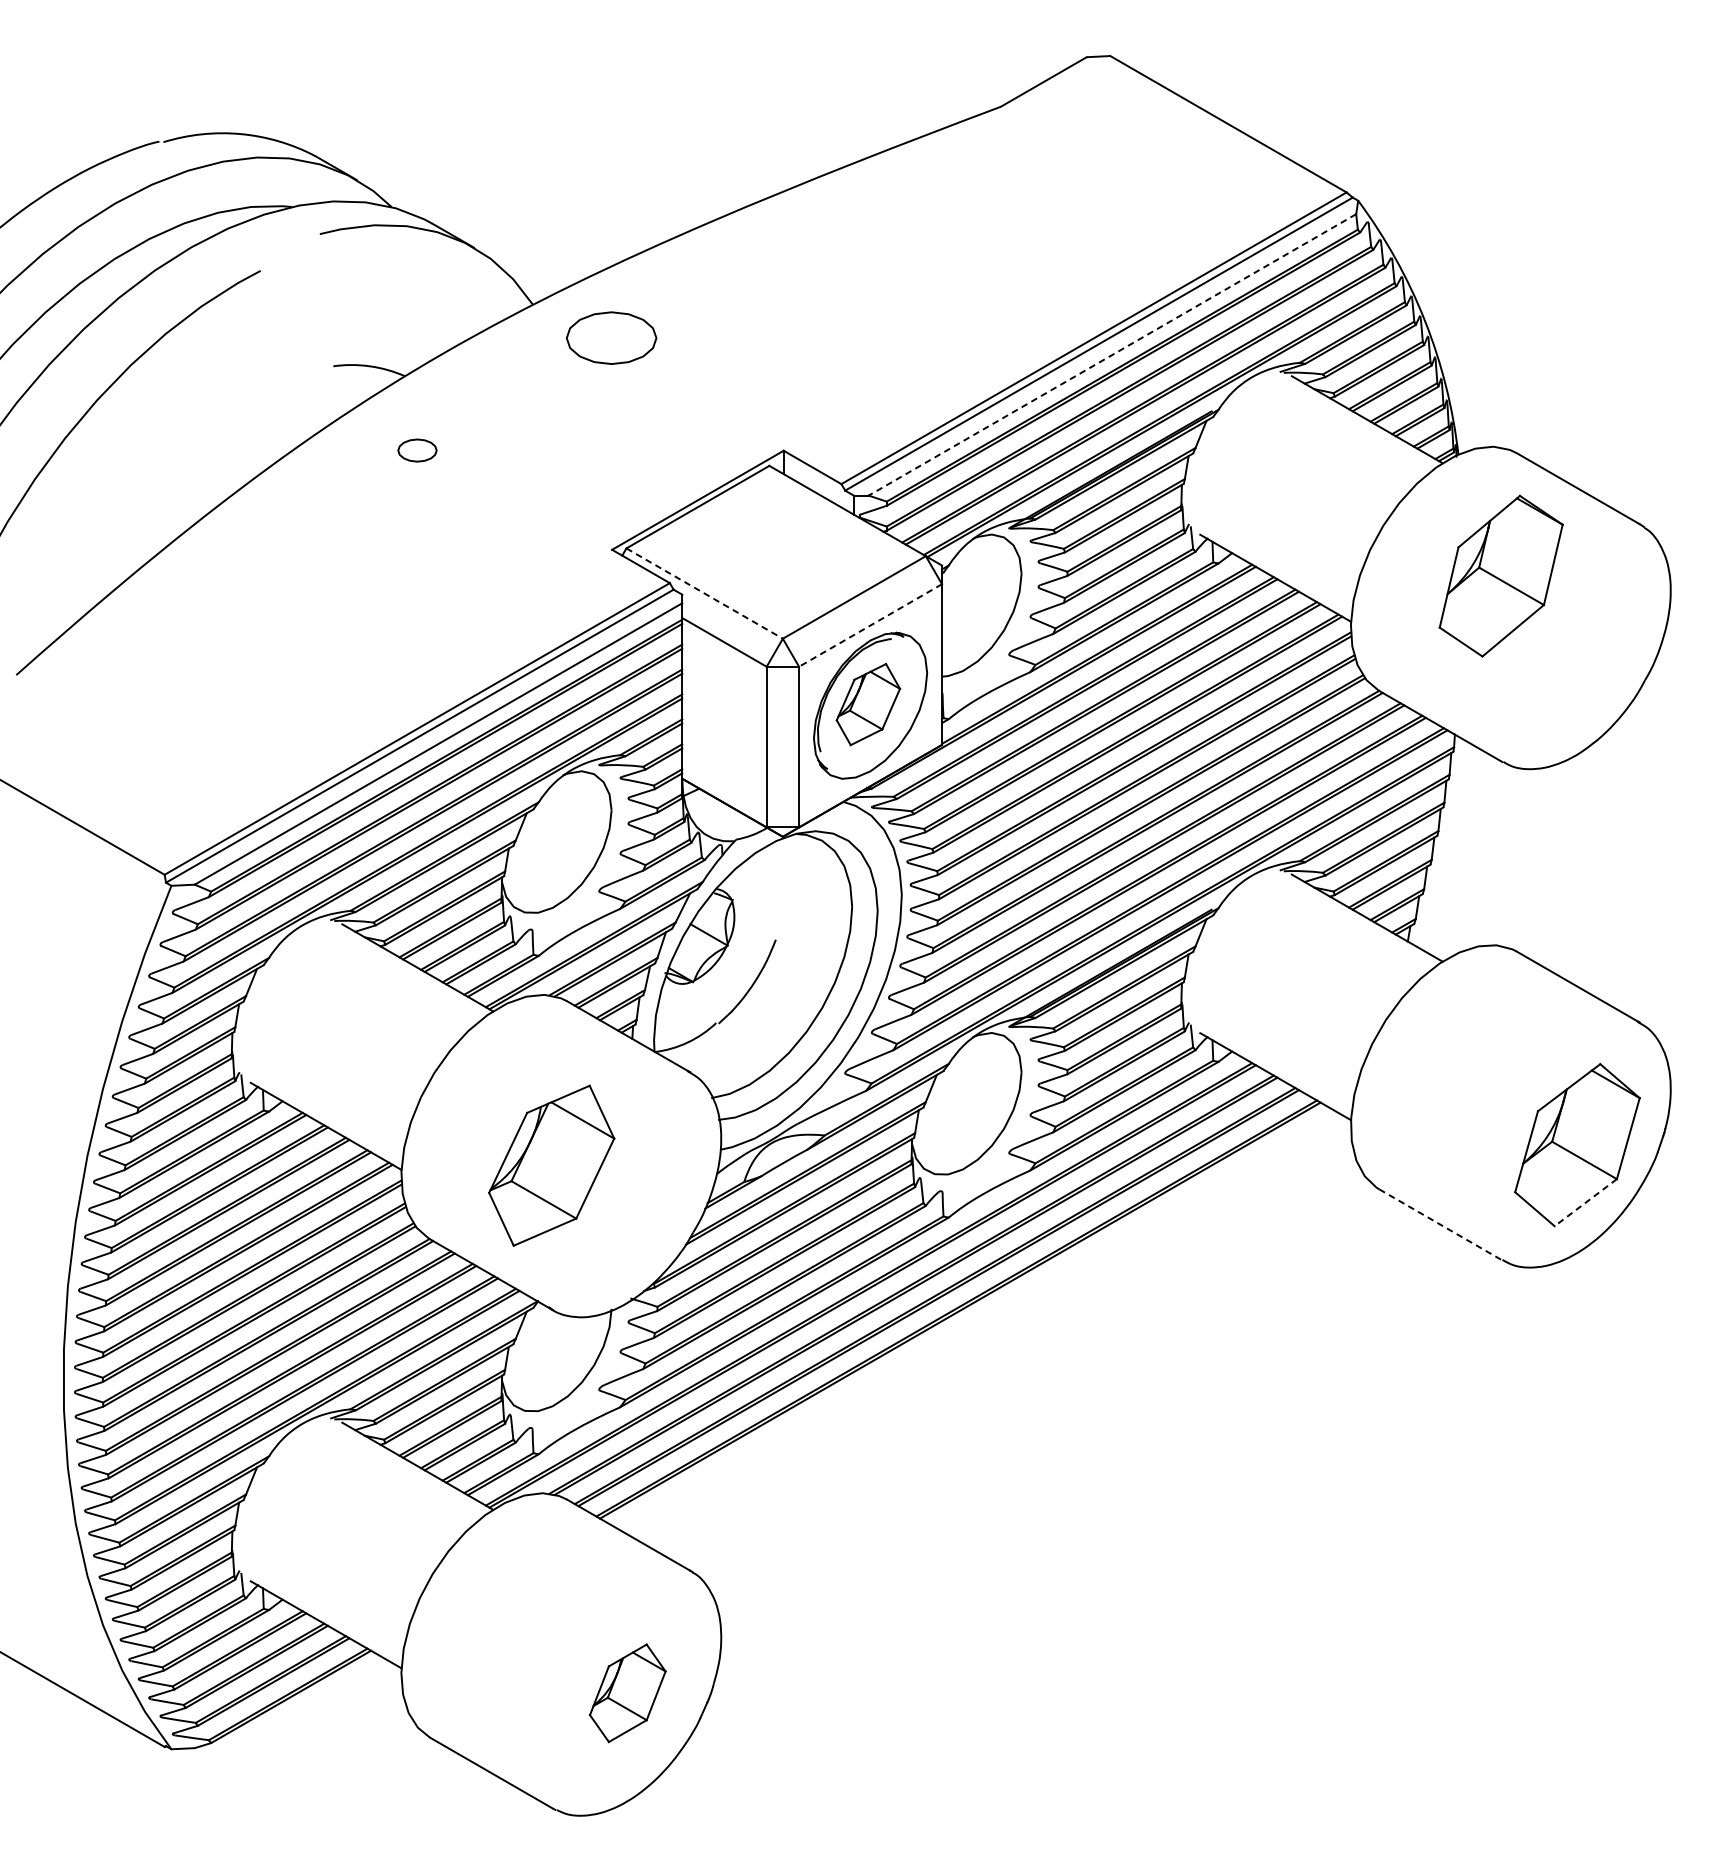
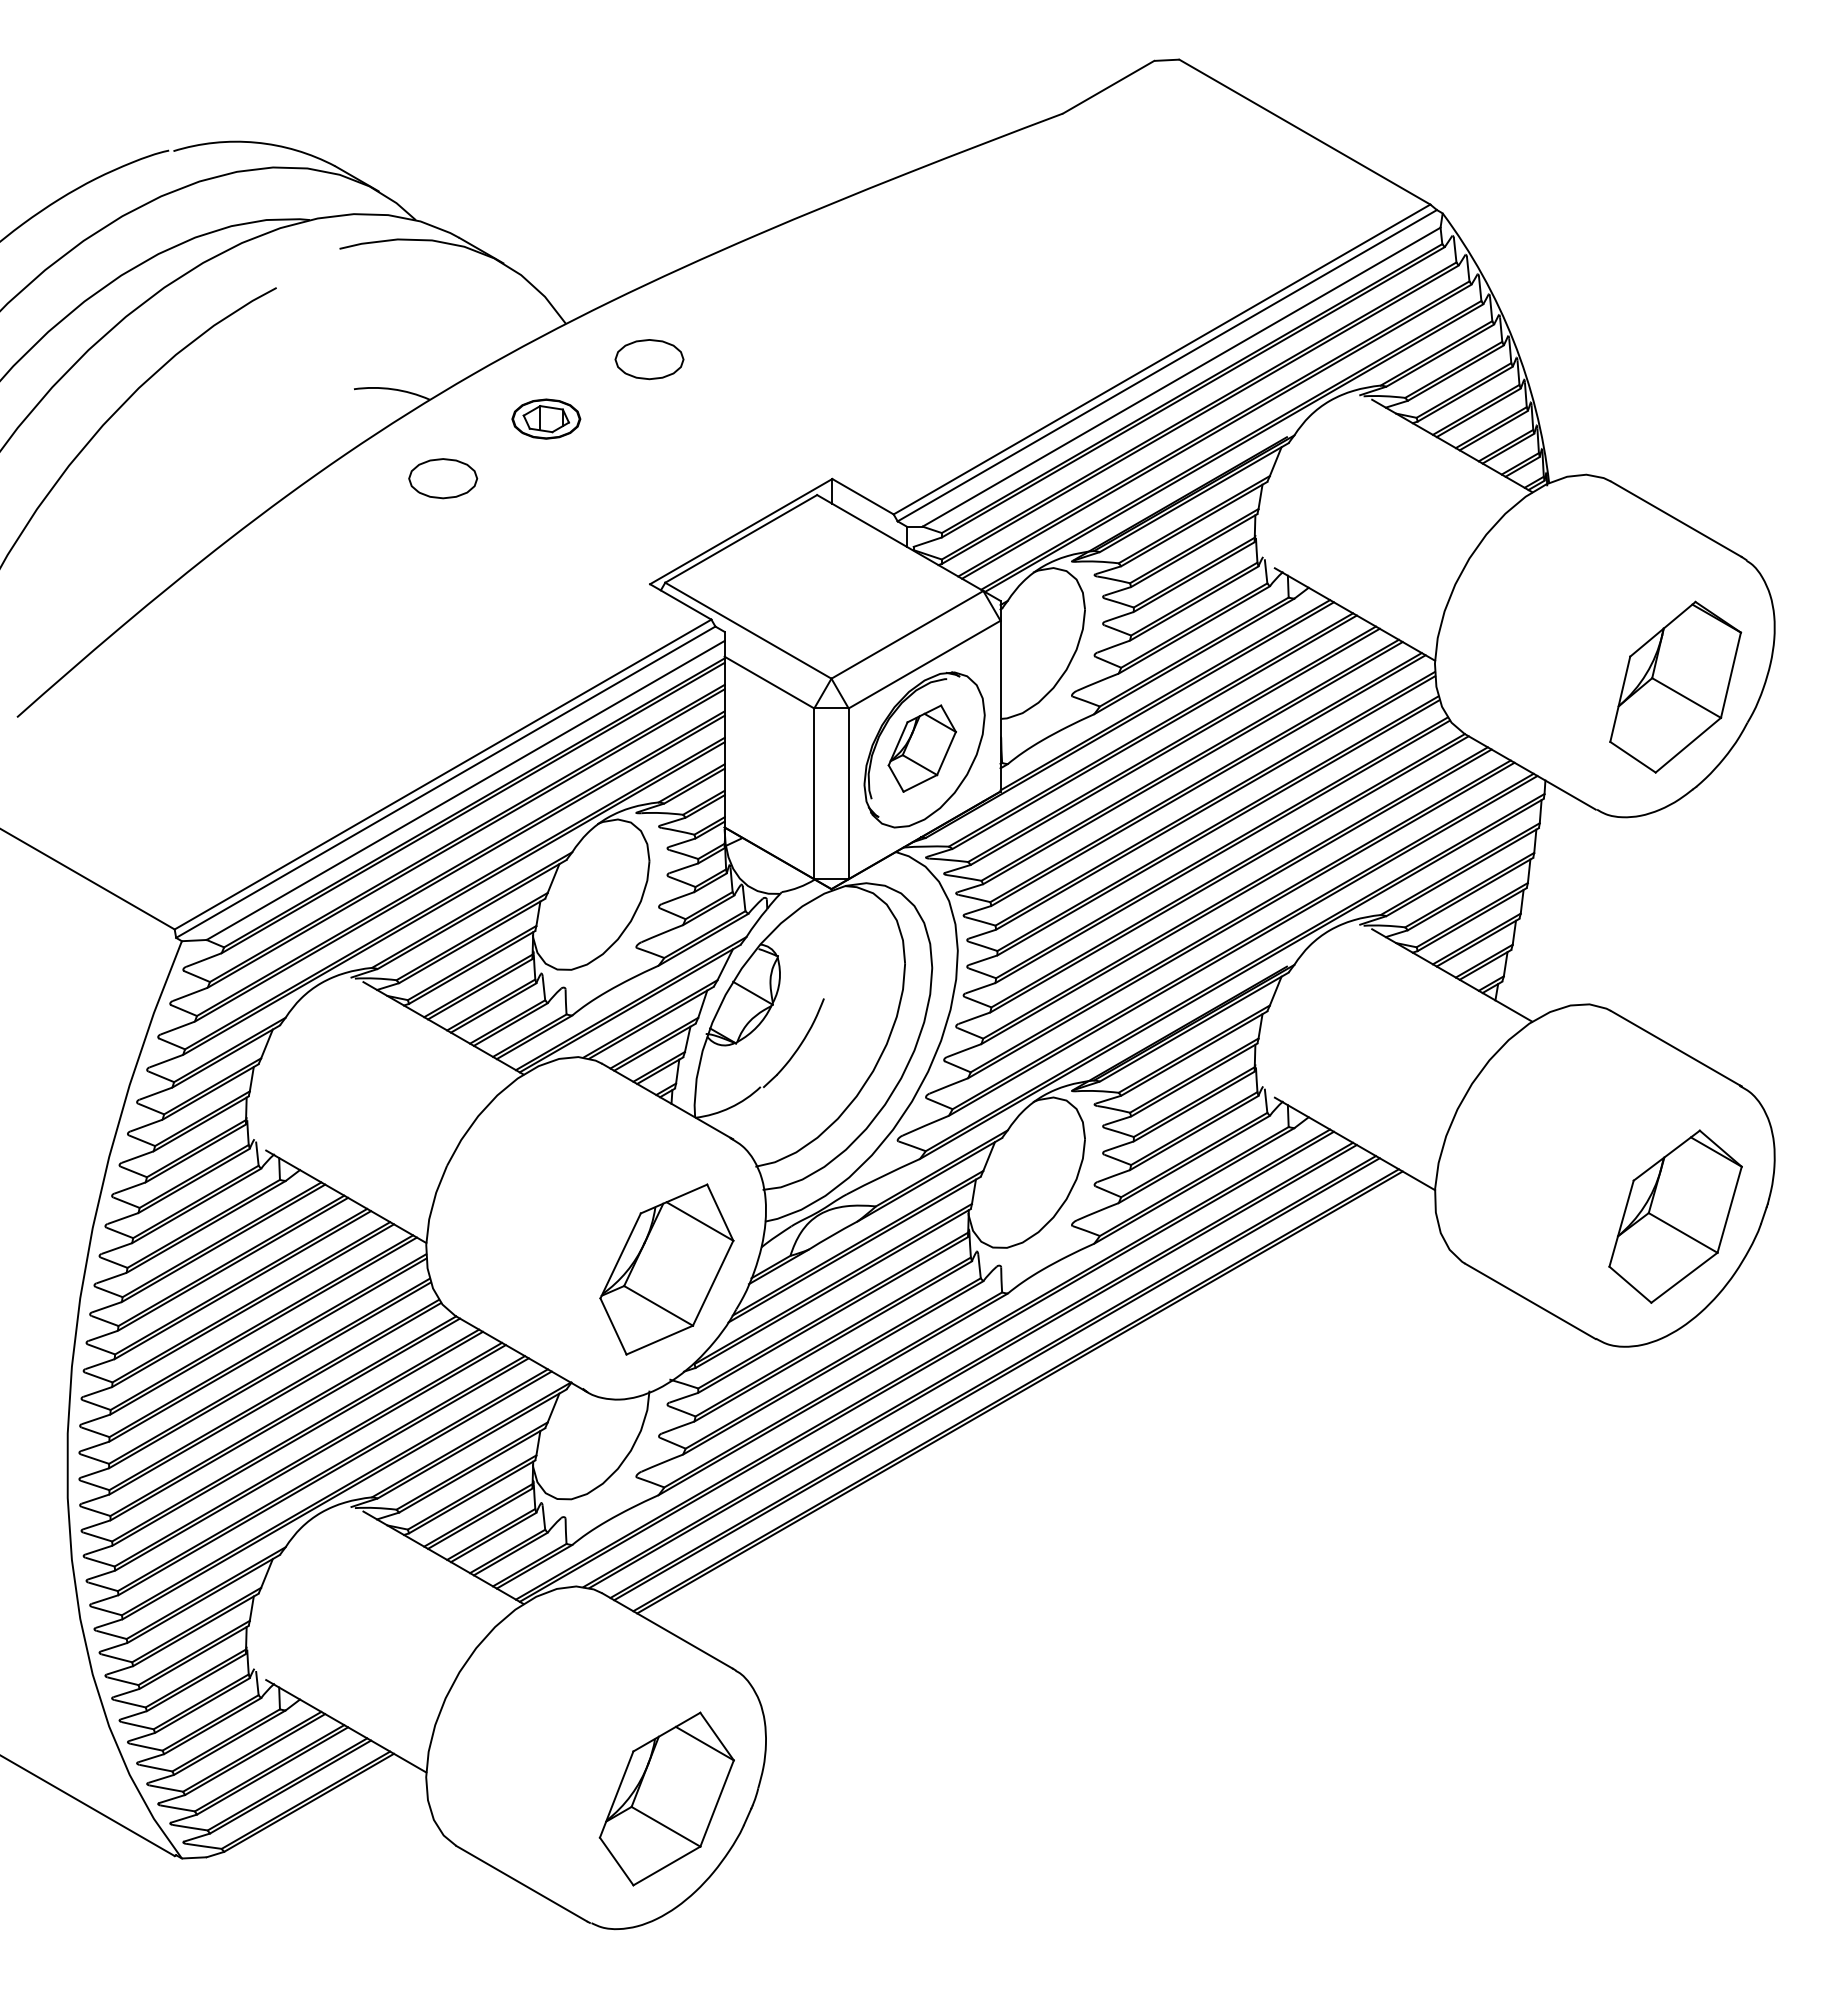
part: (611, 338) -> (649, 359), size x0.71
line: (1112, 355) -> (1181, 377), dashed -> solid
part: (514, 393) -> (546, 418), added
part: (417, 450) -> (443, 478), size x1.67
part: (1501, 575) -> (1675, 686), moved
line: (704, 593) -> (748, 630), dashed -> solid
line: (870, 625) -> (924, 664), dashed -> solid
part: (551, 1165) -> (666, 1269), moved
line: (1585, 1203) -> (1684, 1278), dashed -> solid
line: (1440, 1224) -> (1530, 1301), dashed -> solid
part: (627, 1692) -> (666, 1798), size x1.67

